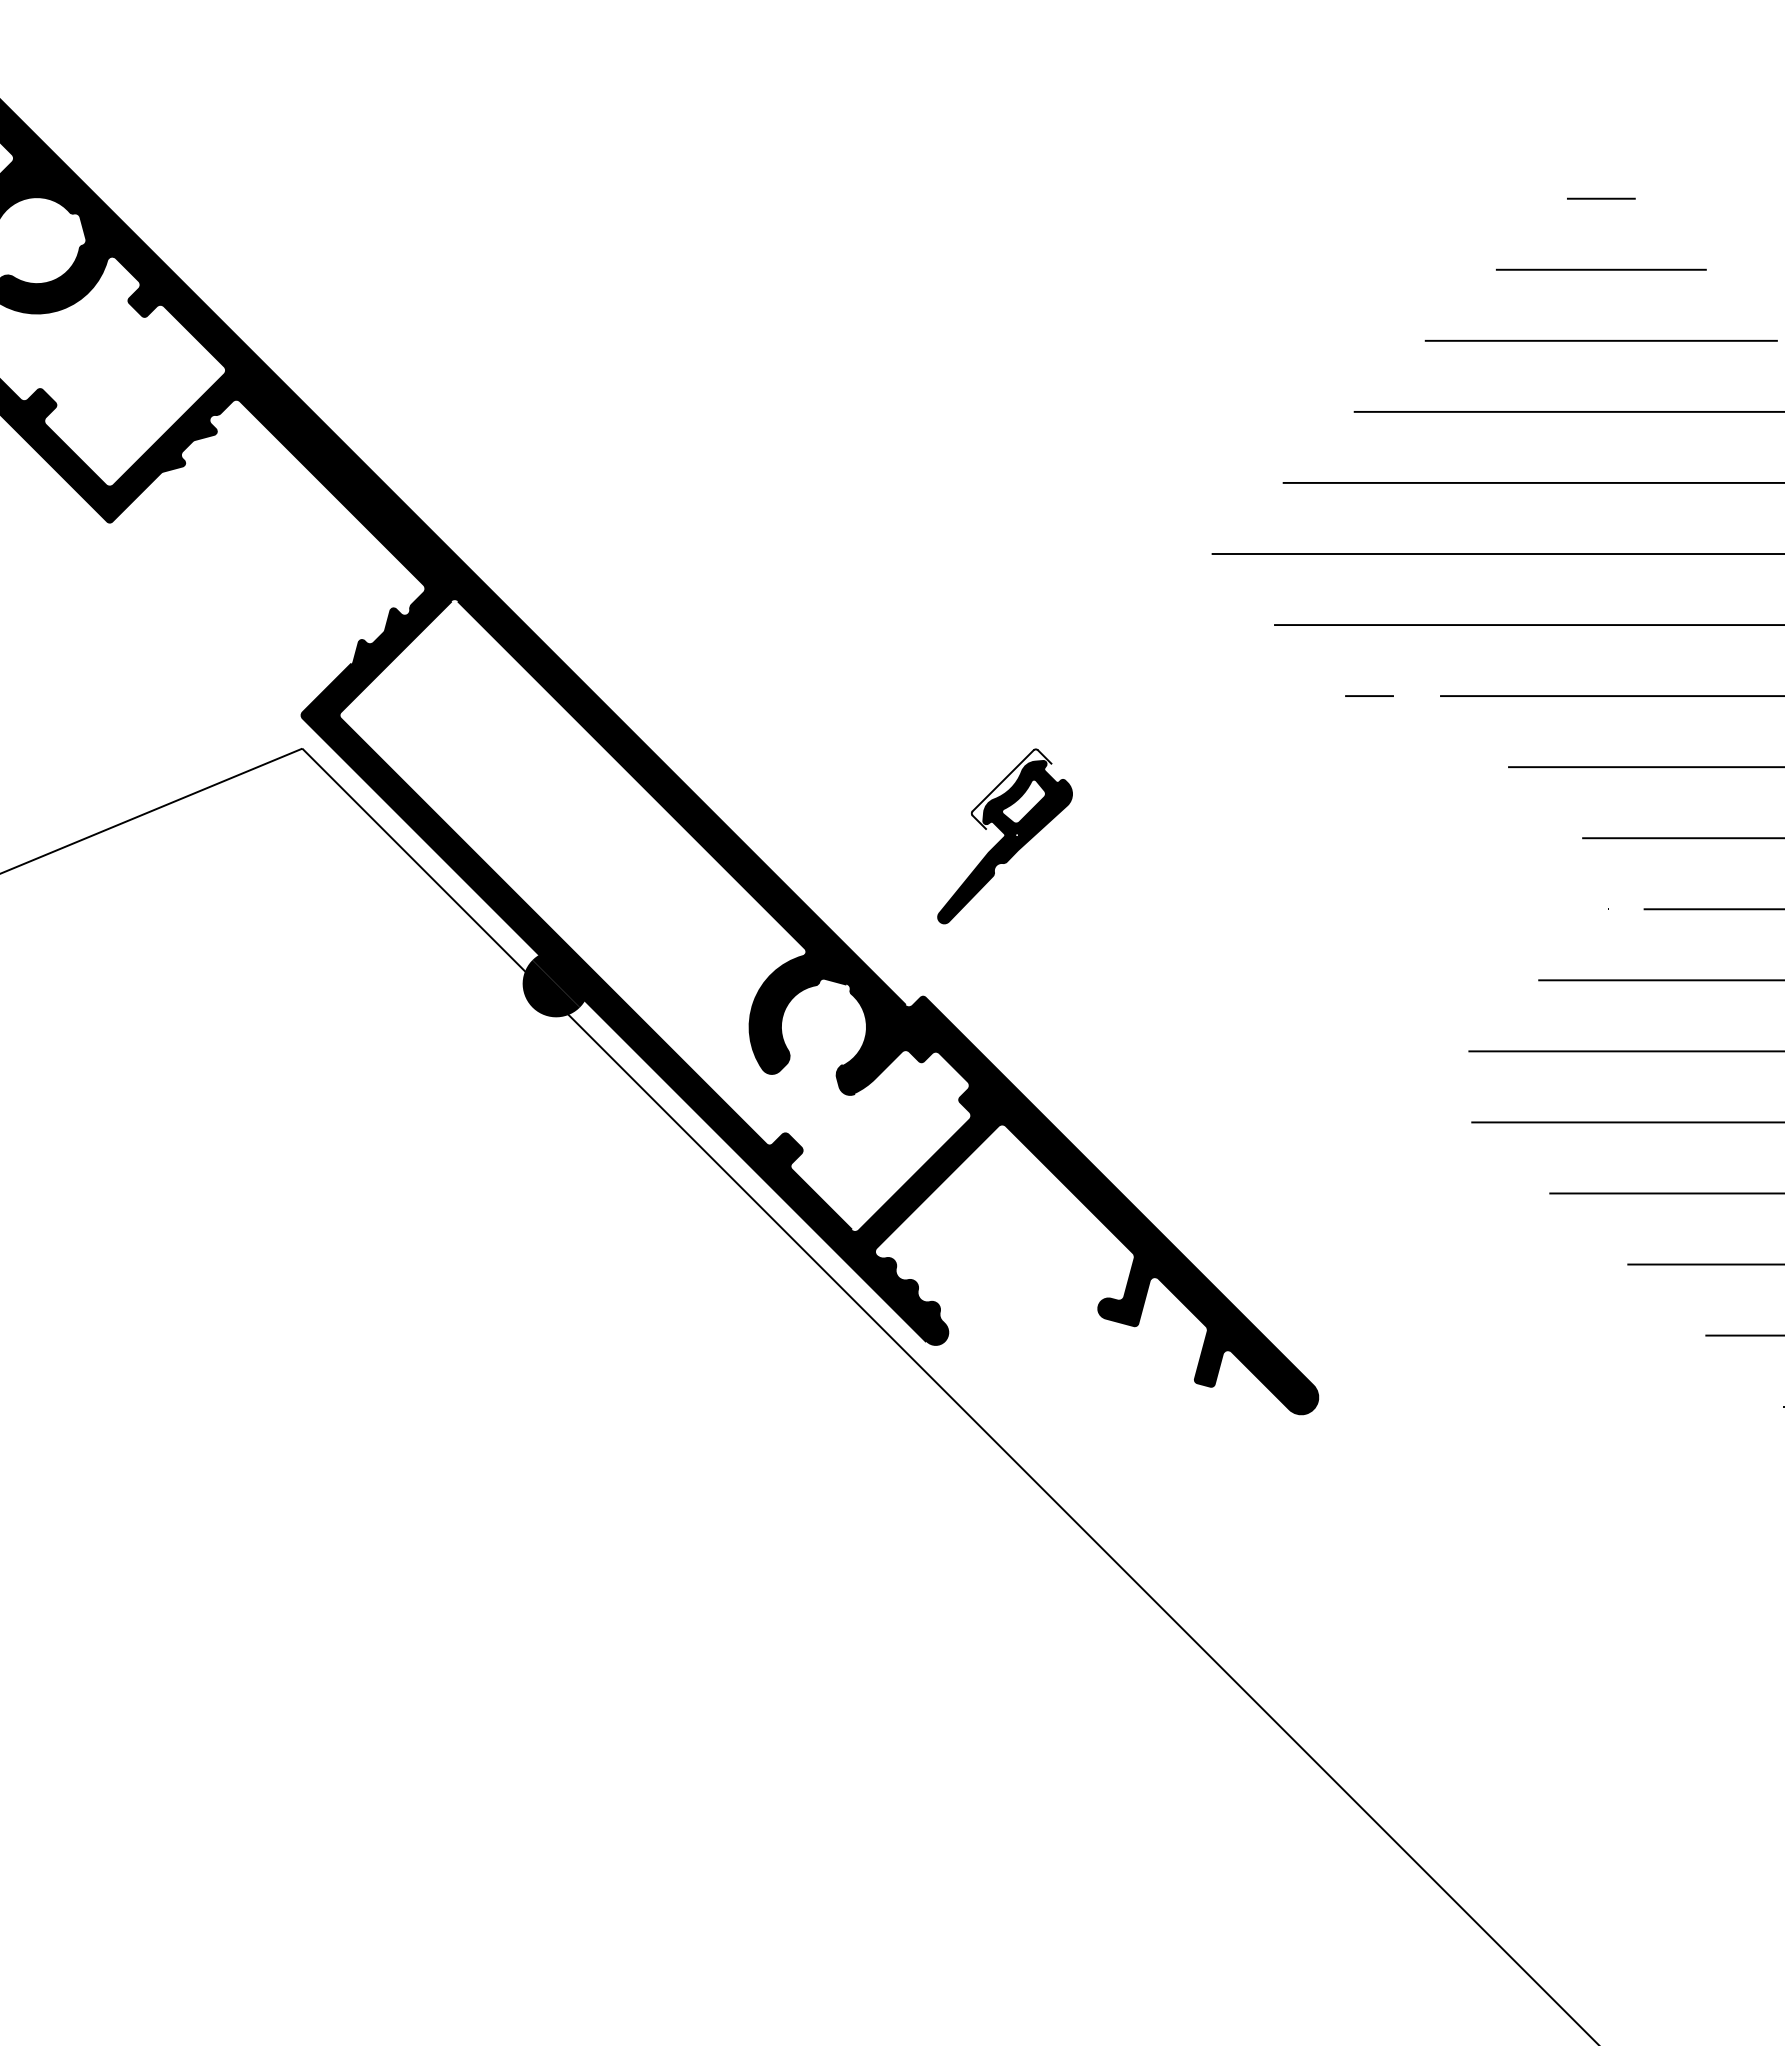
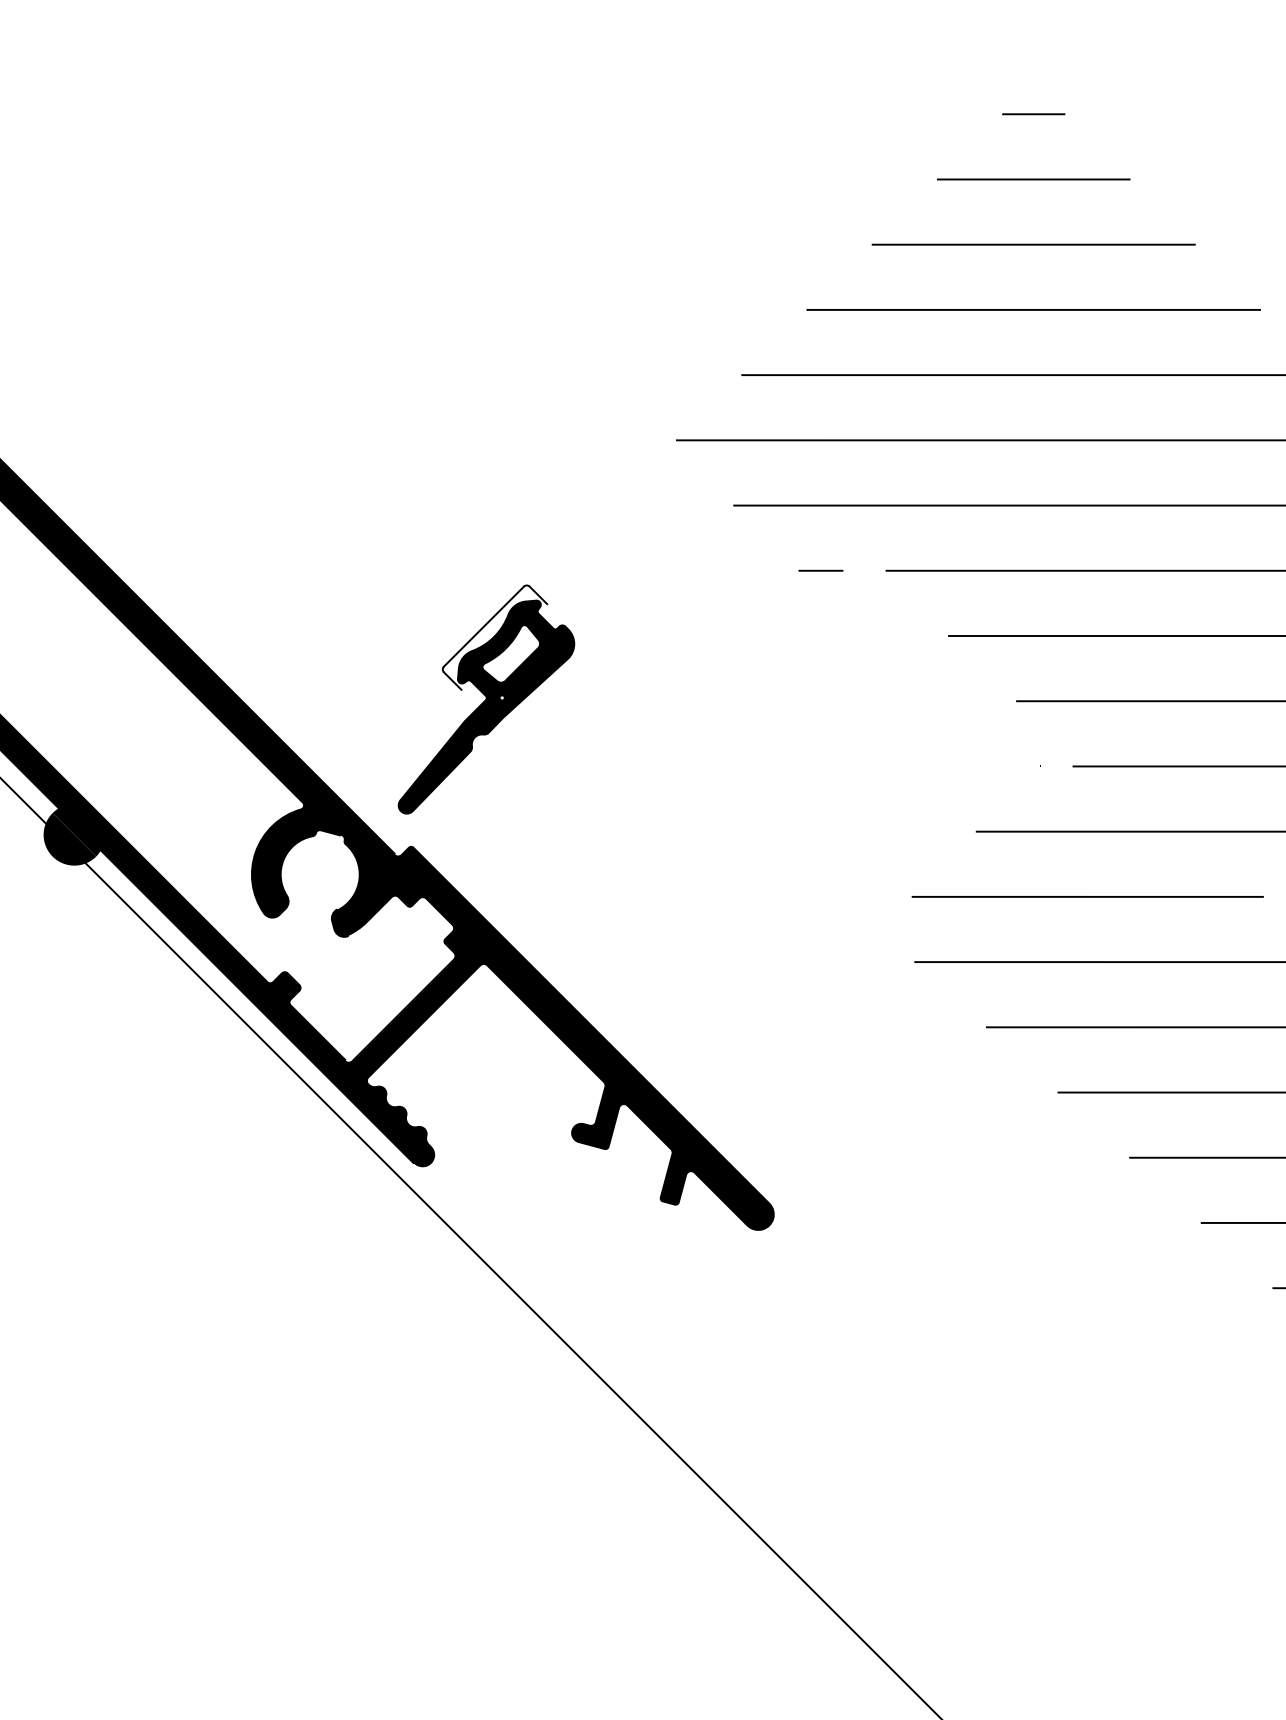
part: (1004, 836) -> (485, 699), size x1.43

